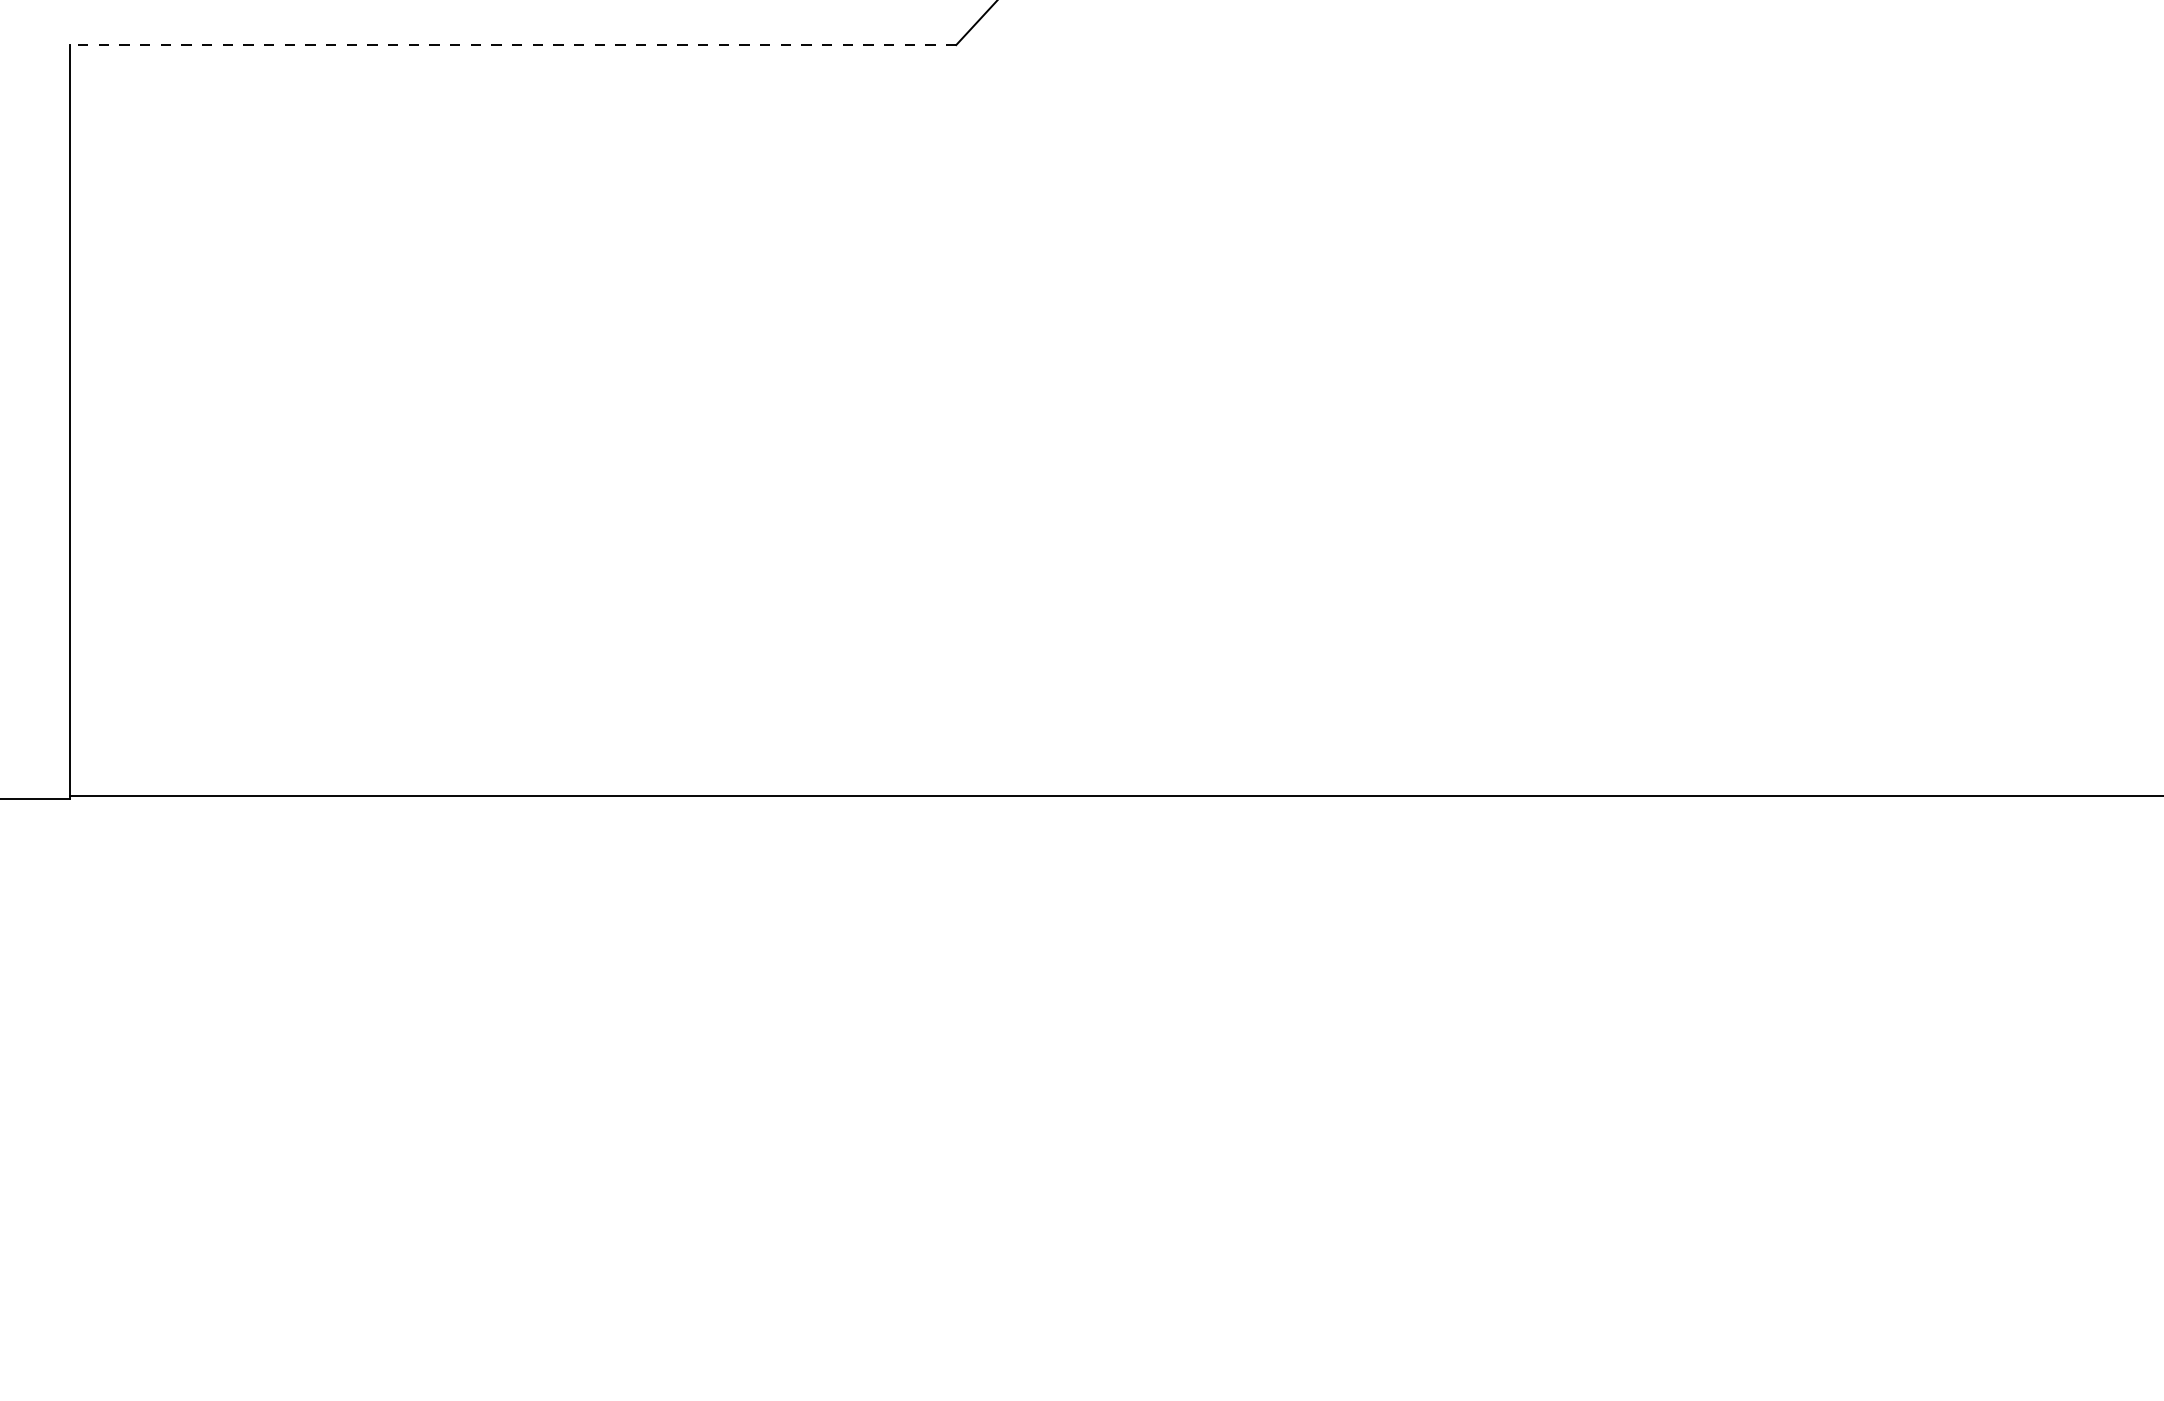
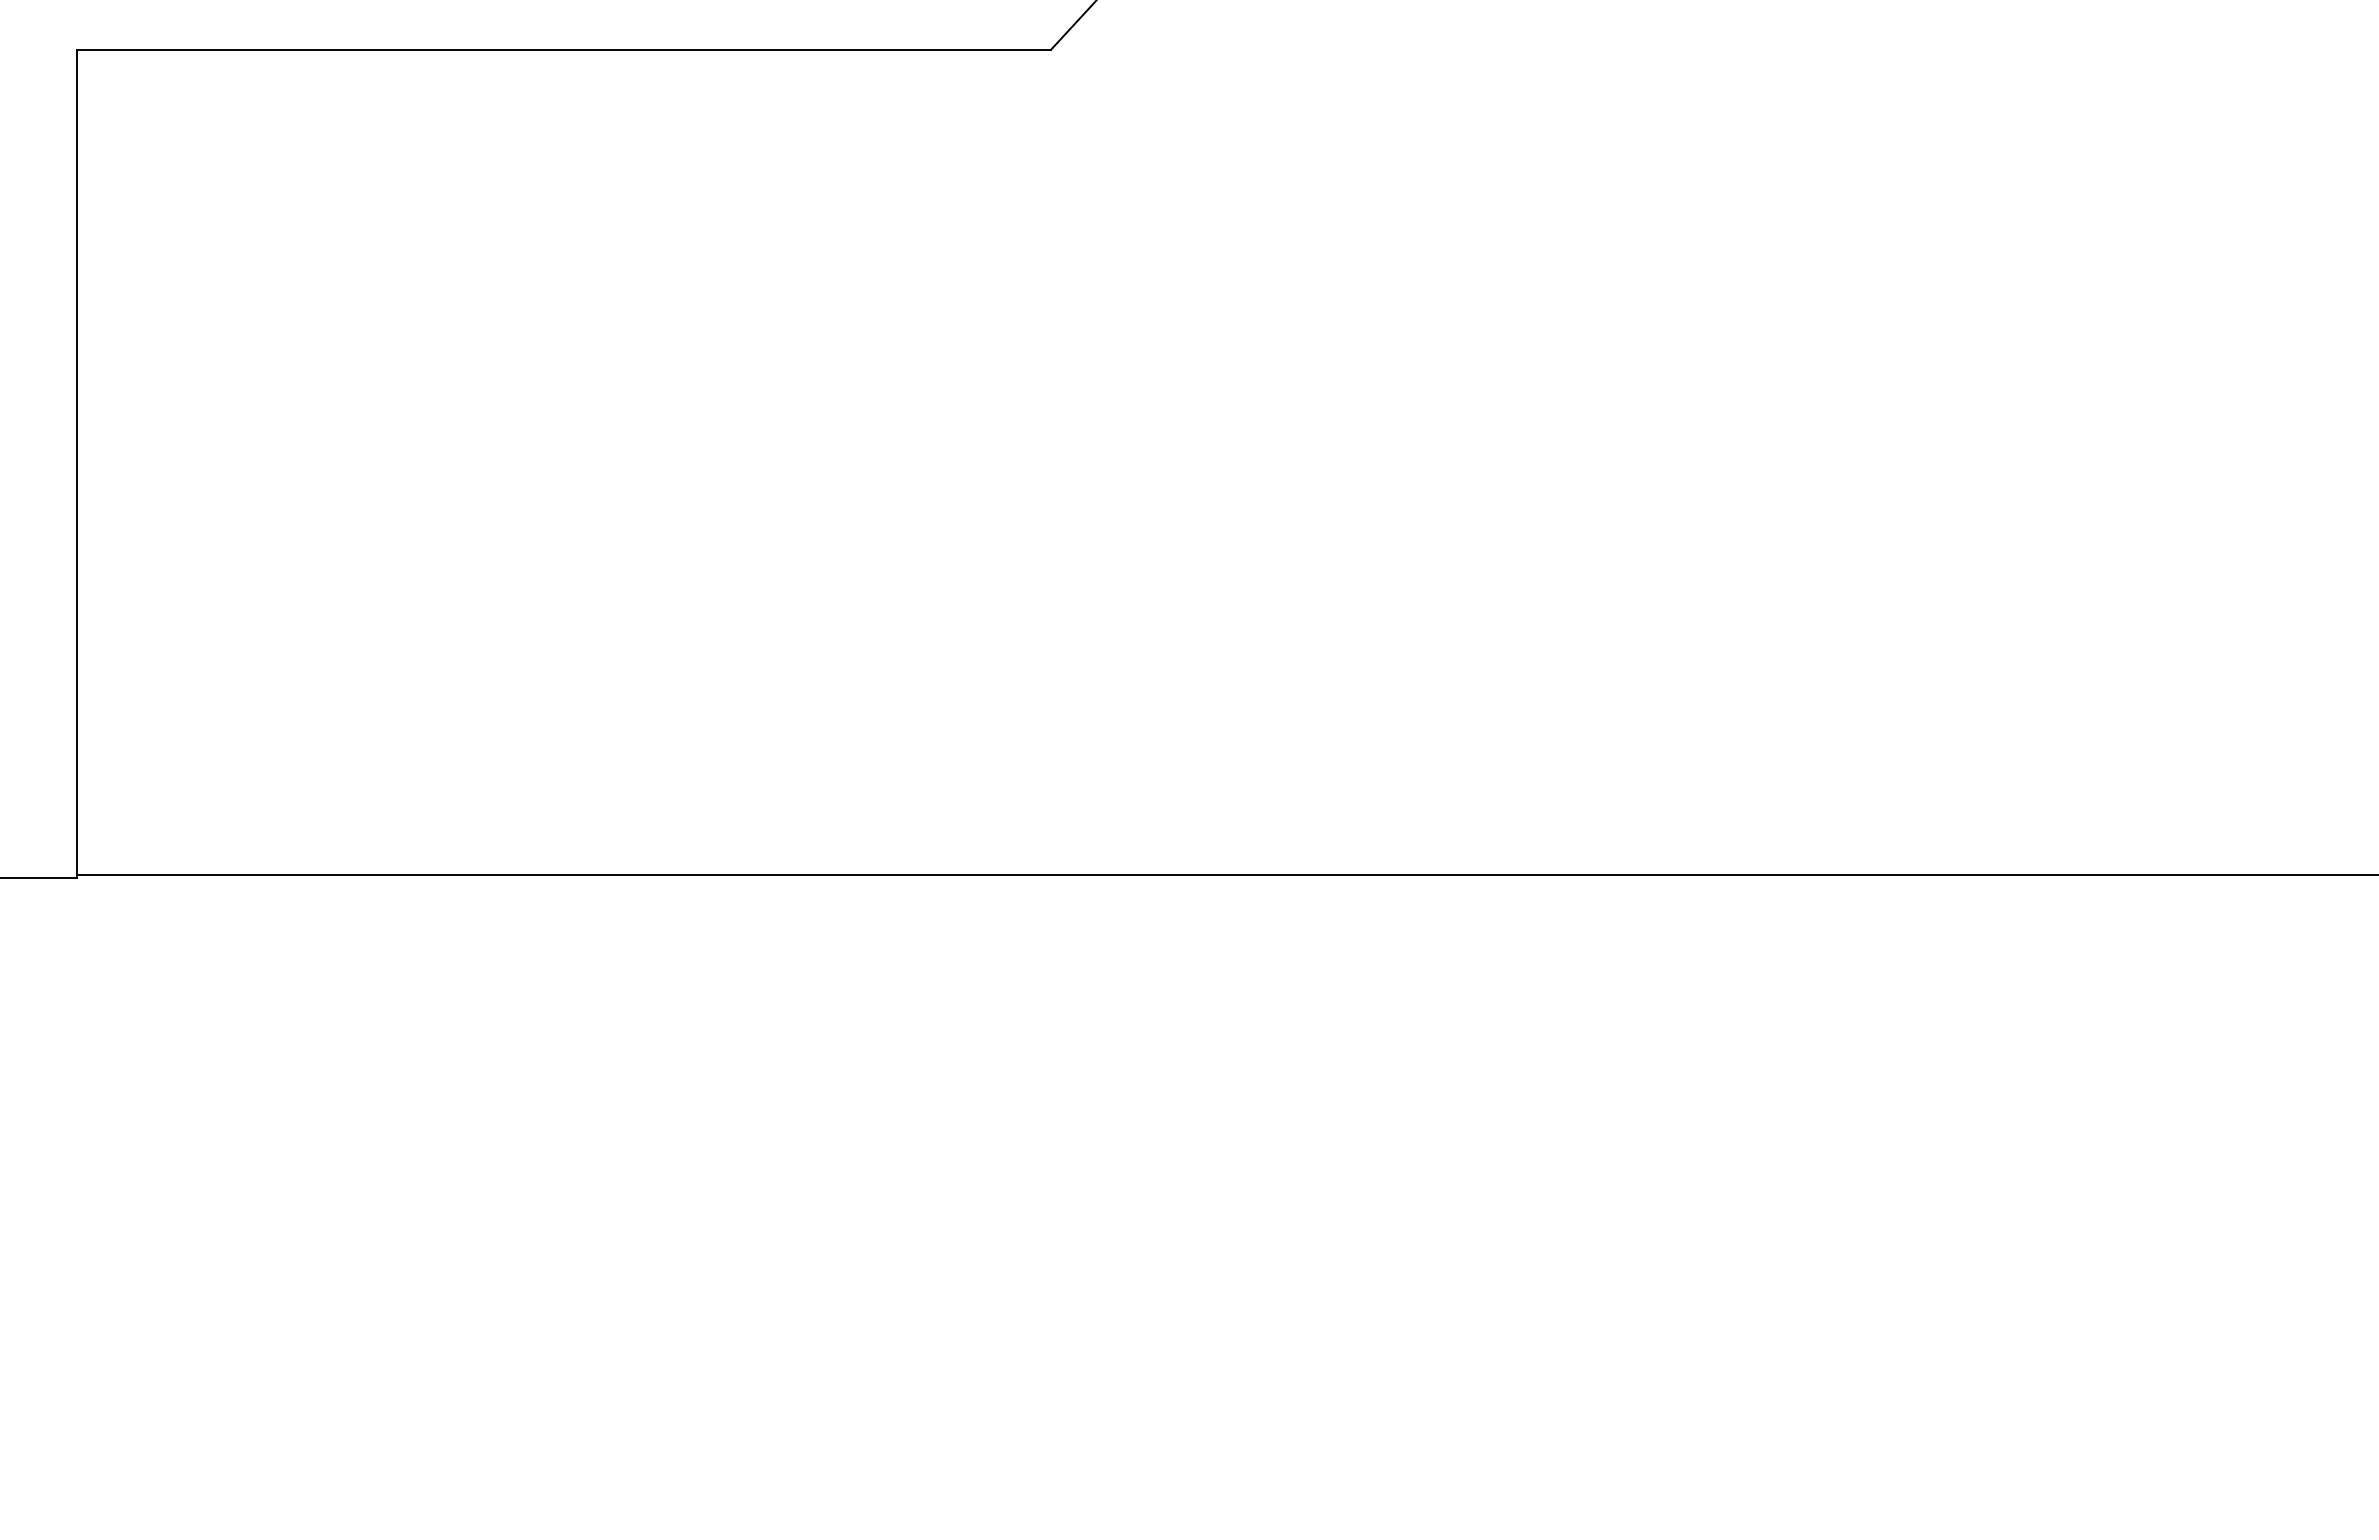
line: (512, 45) -> (563, 49), dashed -> solid

